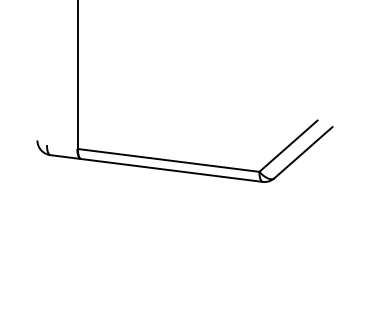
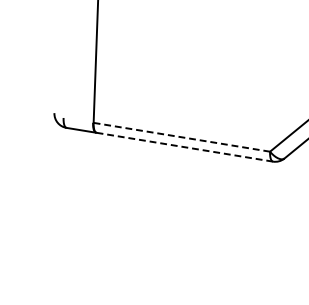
line: (169, 160) -> (182, 137), solid -> dashed
line: (172, 170) -> (185, 147), solid -> dashed

